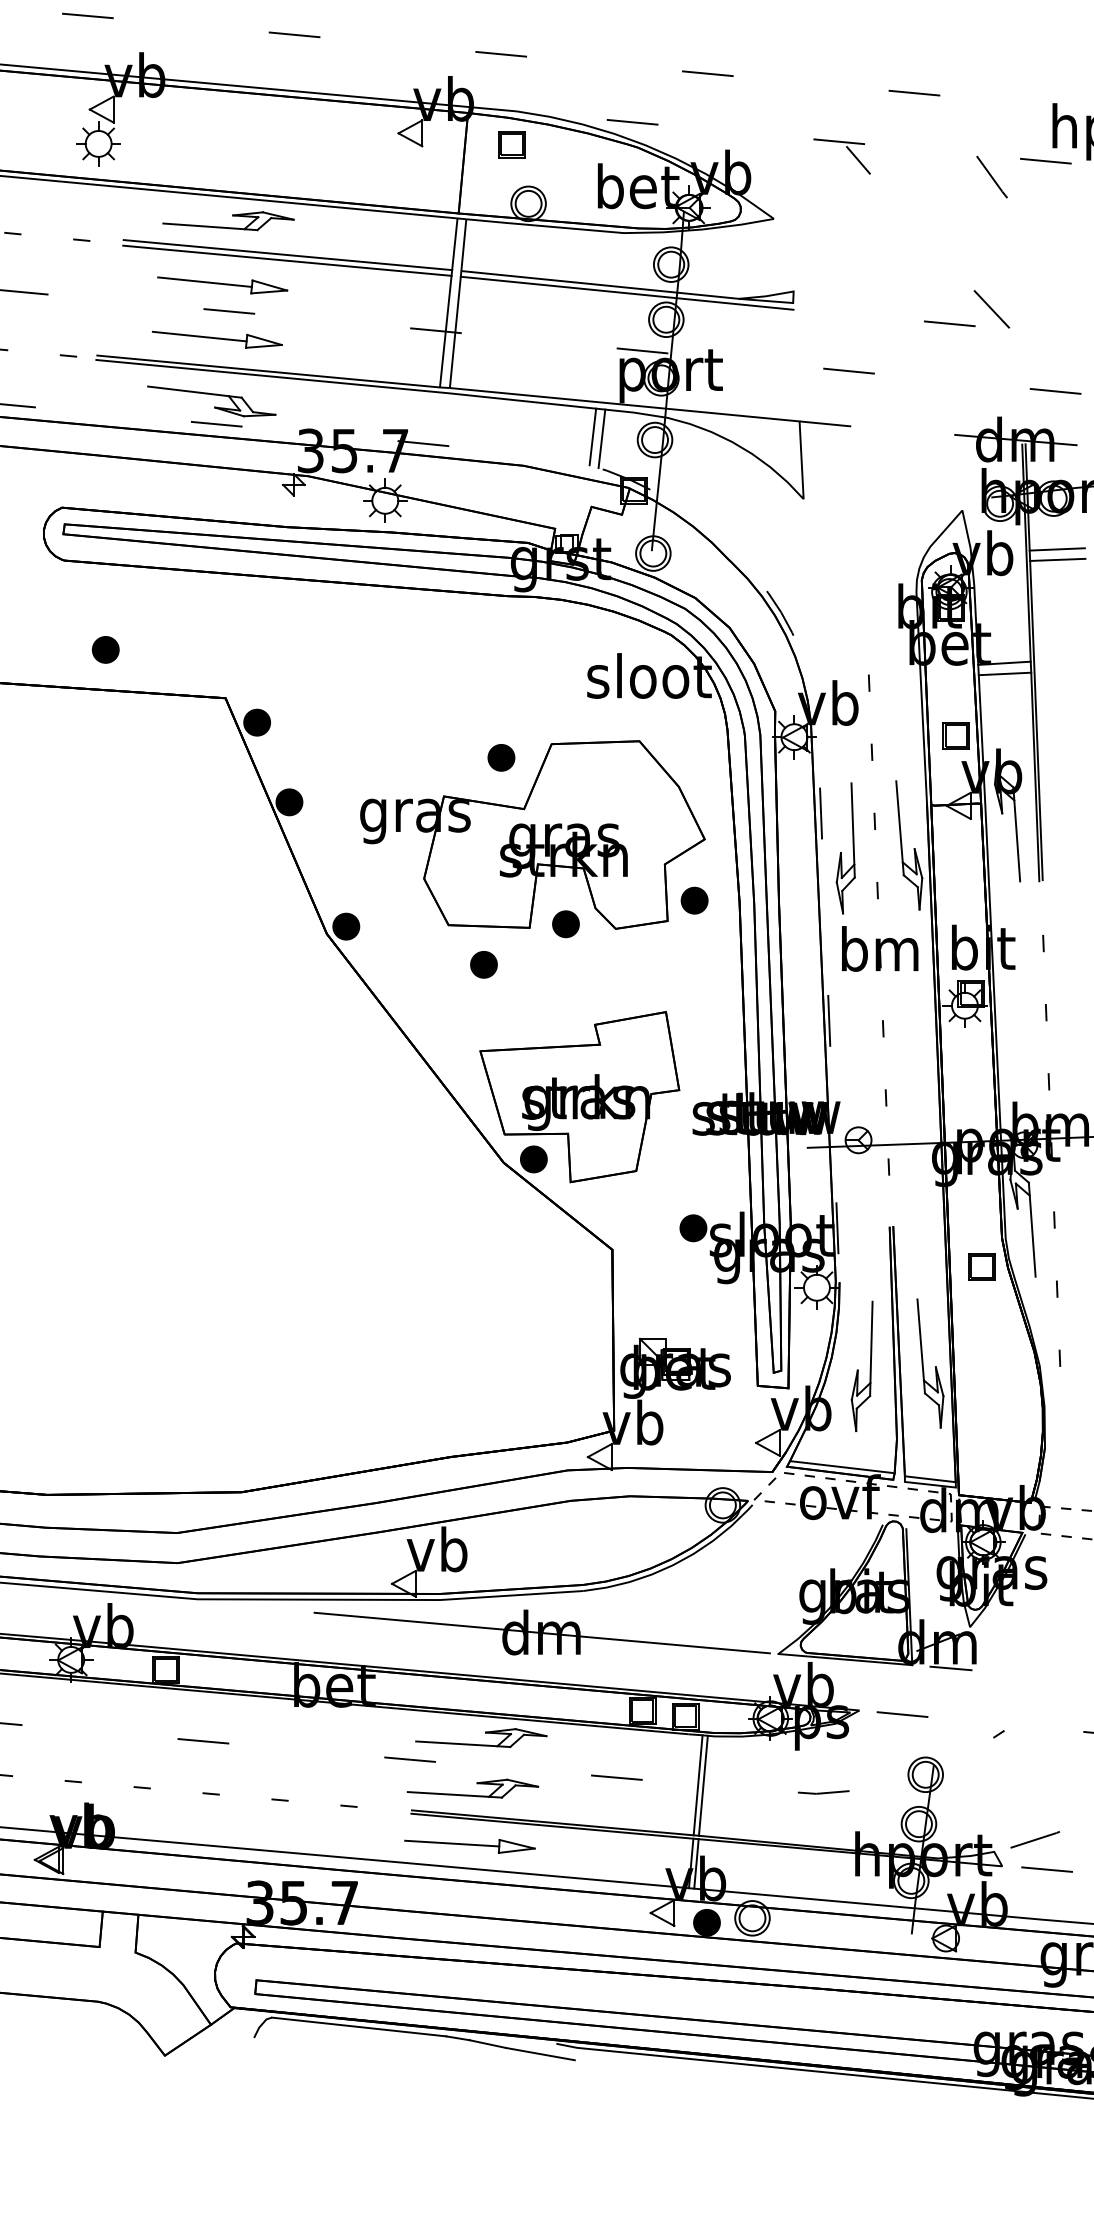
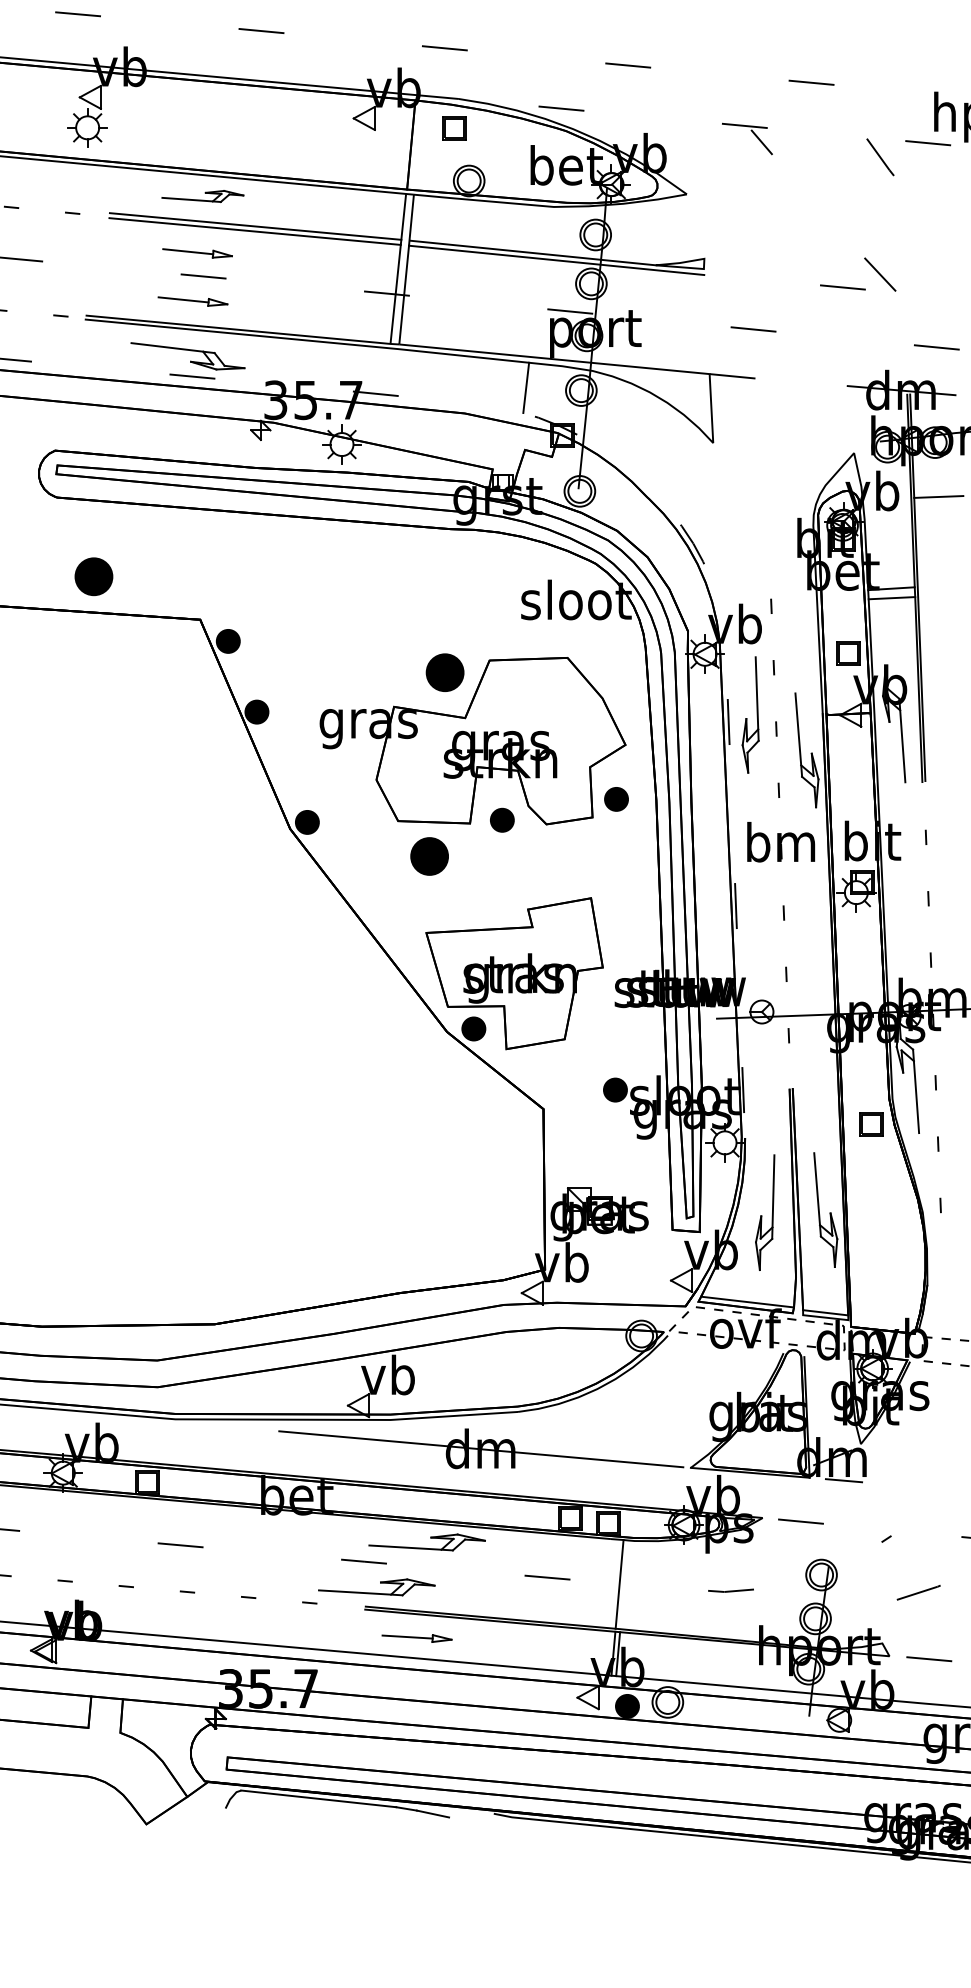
part: (228, 221) -> (202, 196), size x0.7
part: (222, 285) -> (197, 253), size x0.6
part: (216, 339) -> (192, 301), size x0.6
line: (602, 438) -> (534, 389), removed
line: (1056, 549) -> (937, 487), removed
part: (105, 649) -> (93, 576), size x1.6
part: (500, 757) -> (444, 672), size x1.6
part: (845, 847) -> (750, 714), moved
part: (483, 963) -> (429, 855), size x1.6
line: (703, 1785) -> (624, 1584), removed
part: (472, 1788) -> (376, 1587), moved
line: (1034, 1839) -> (918, 1592), moved
part: (469, 1846) -> (416, 1638), size x0.6
line: (540, 2053) -> (479, 1822), removed

